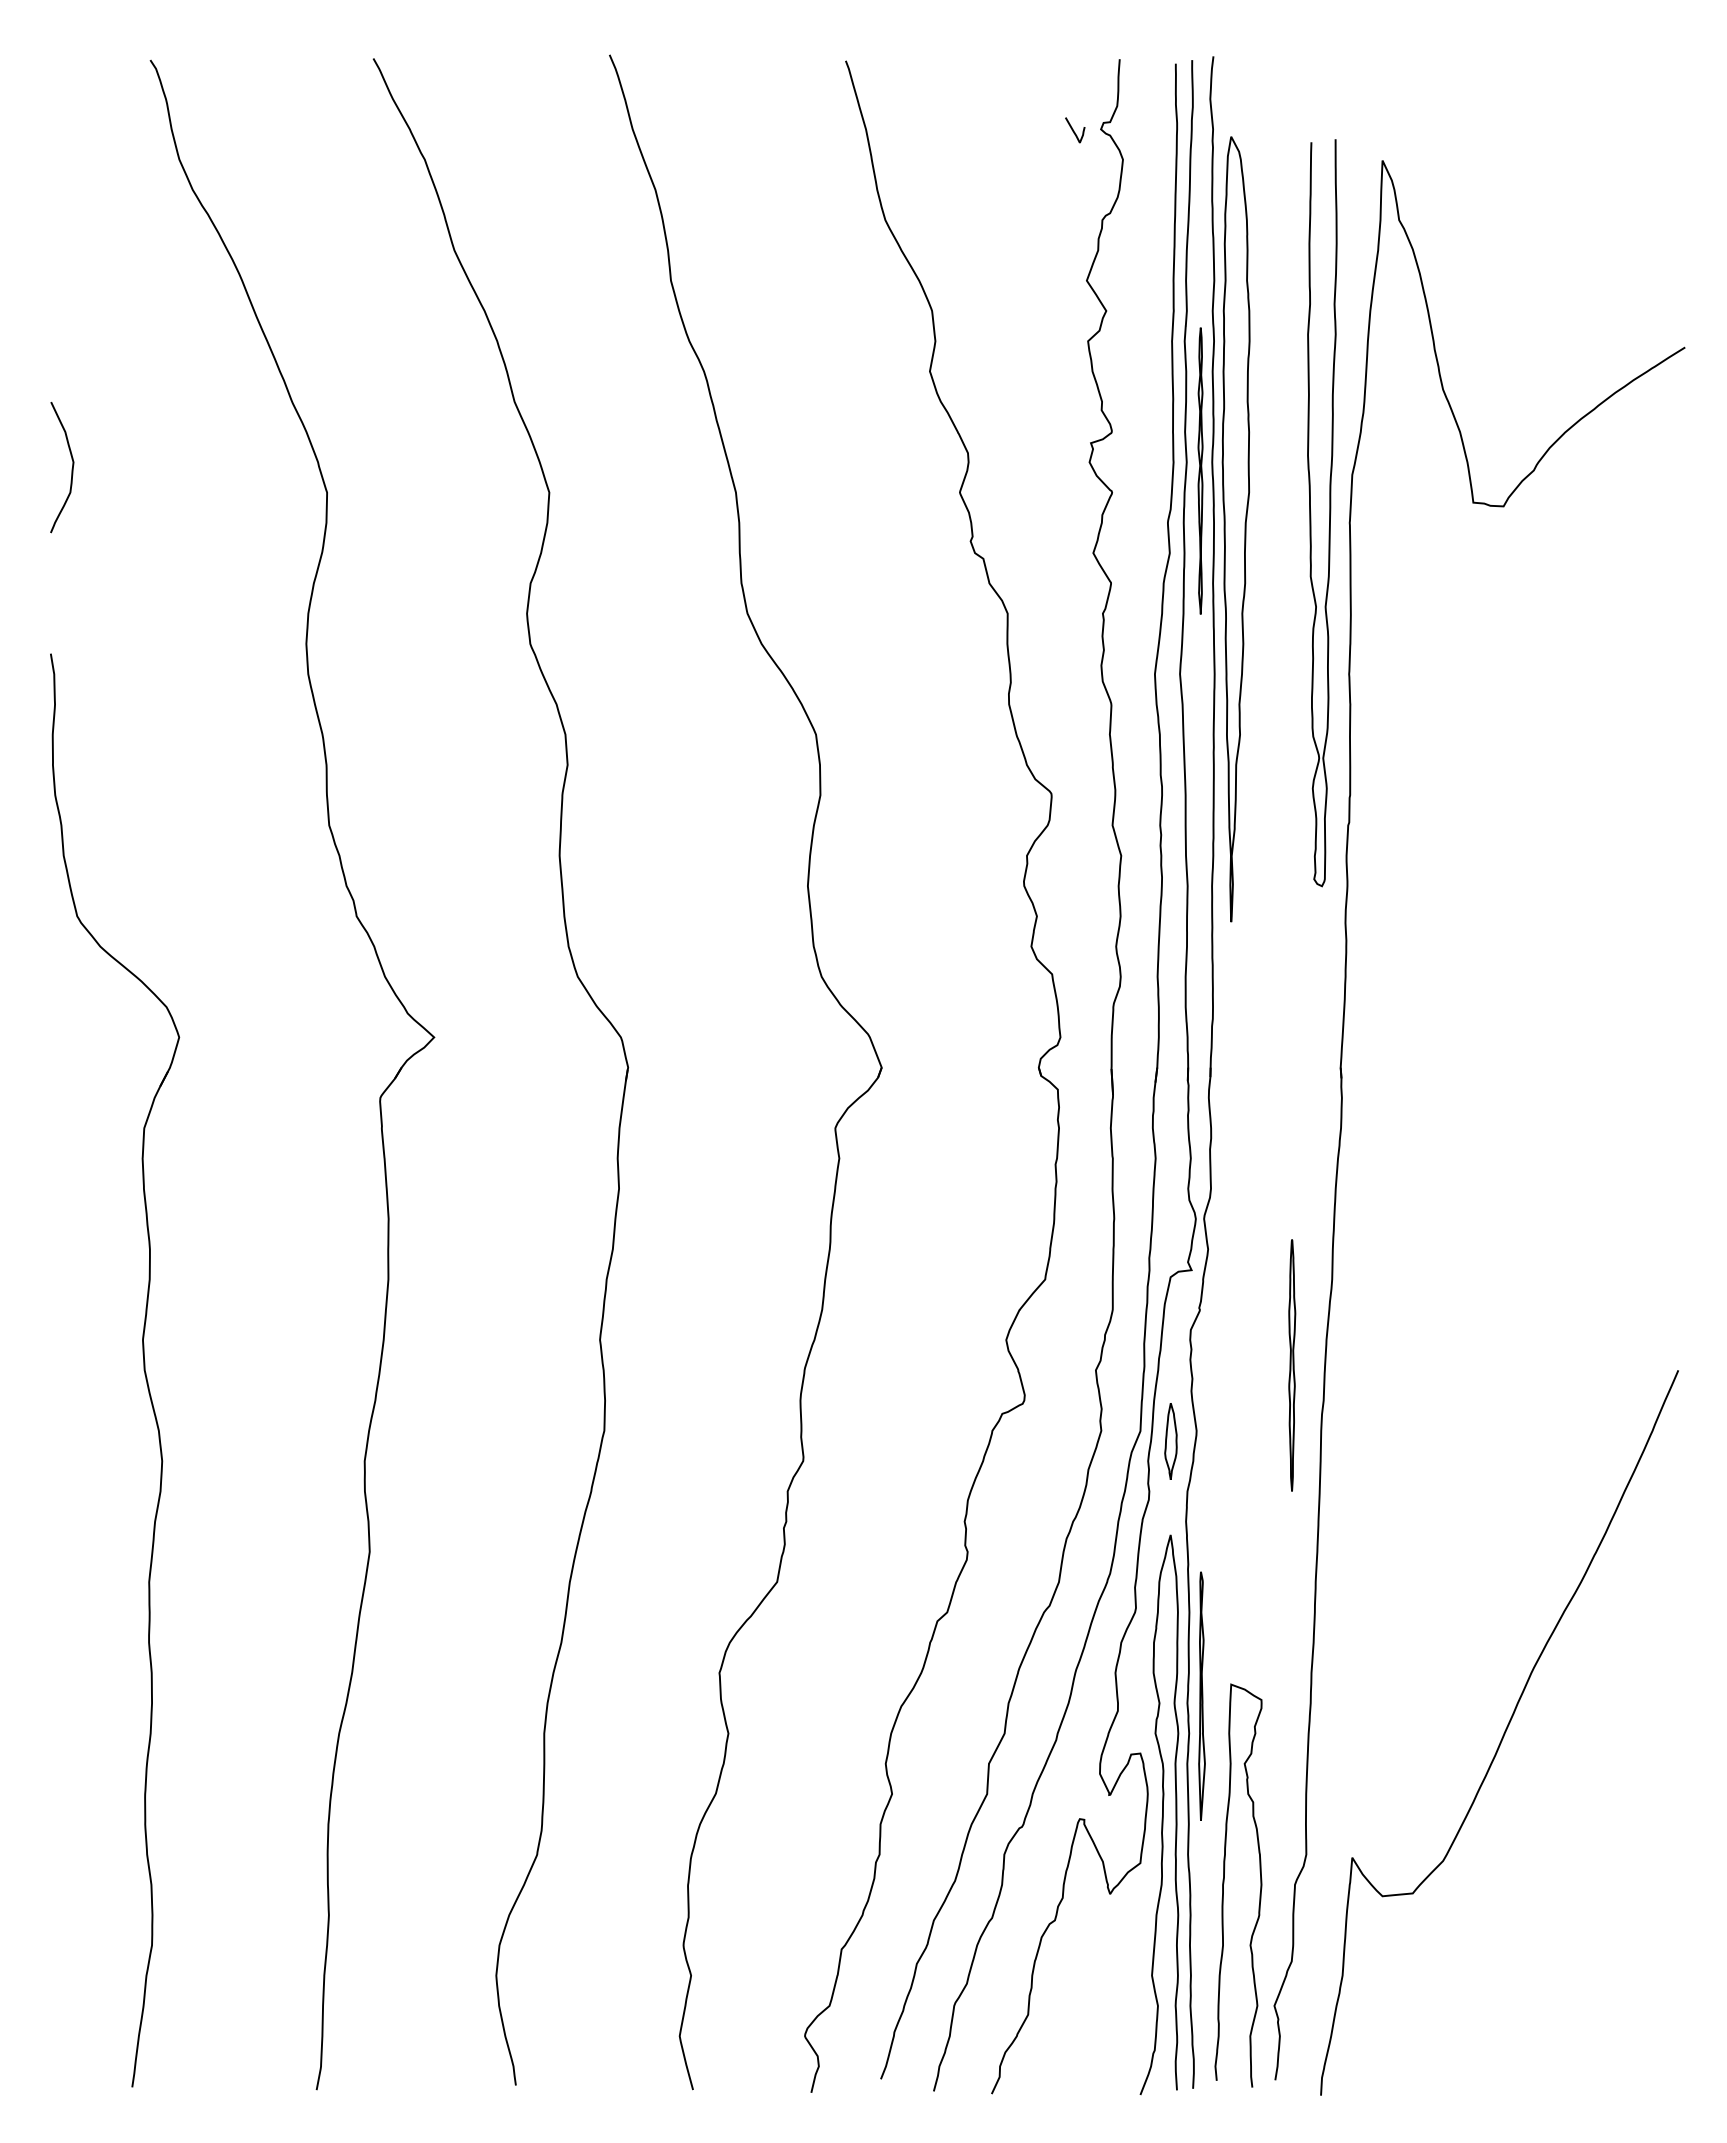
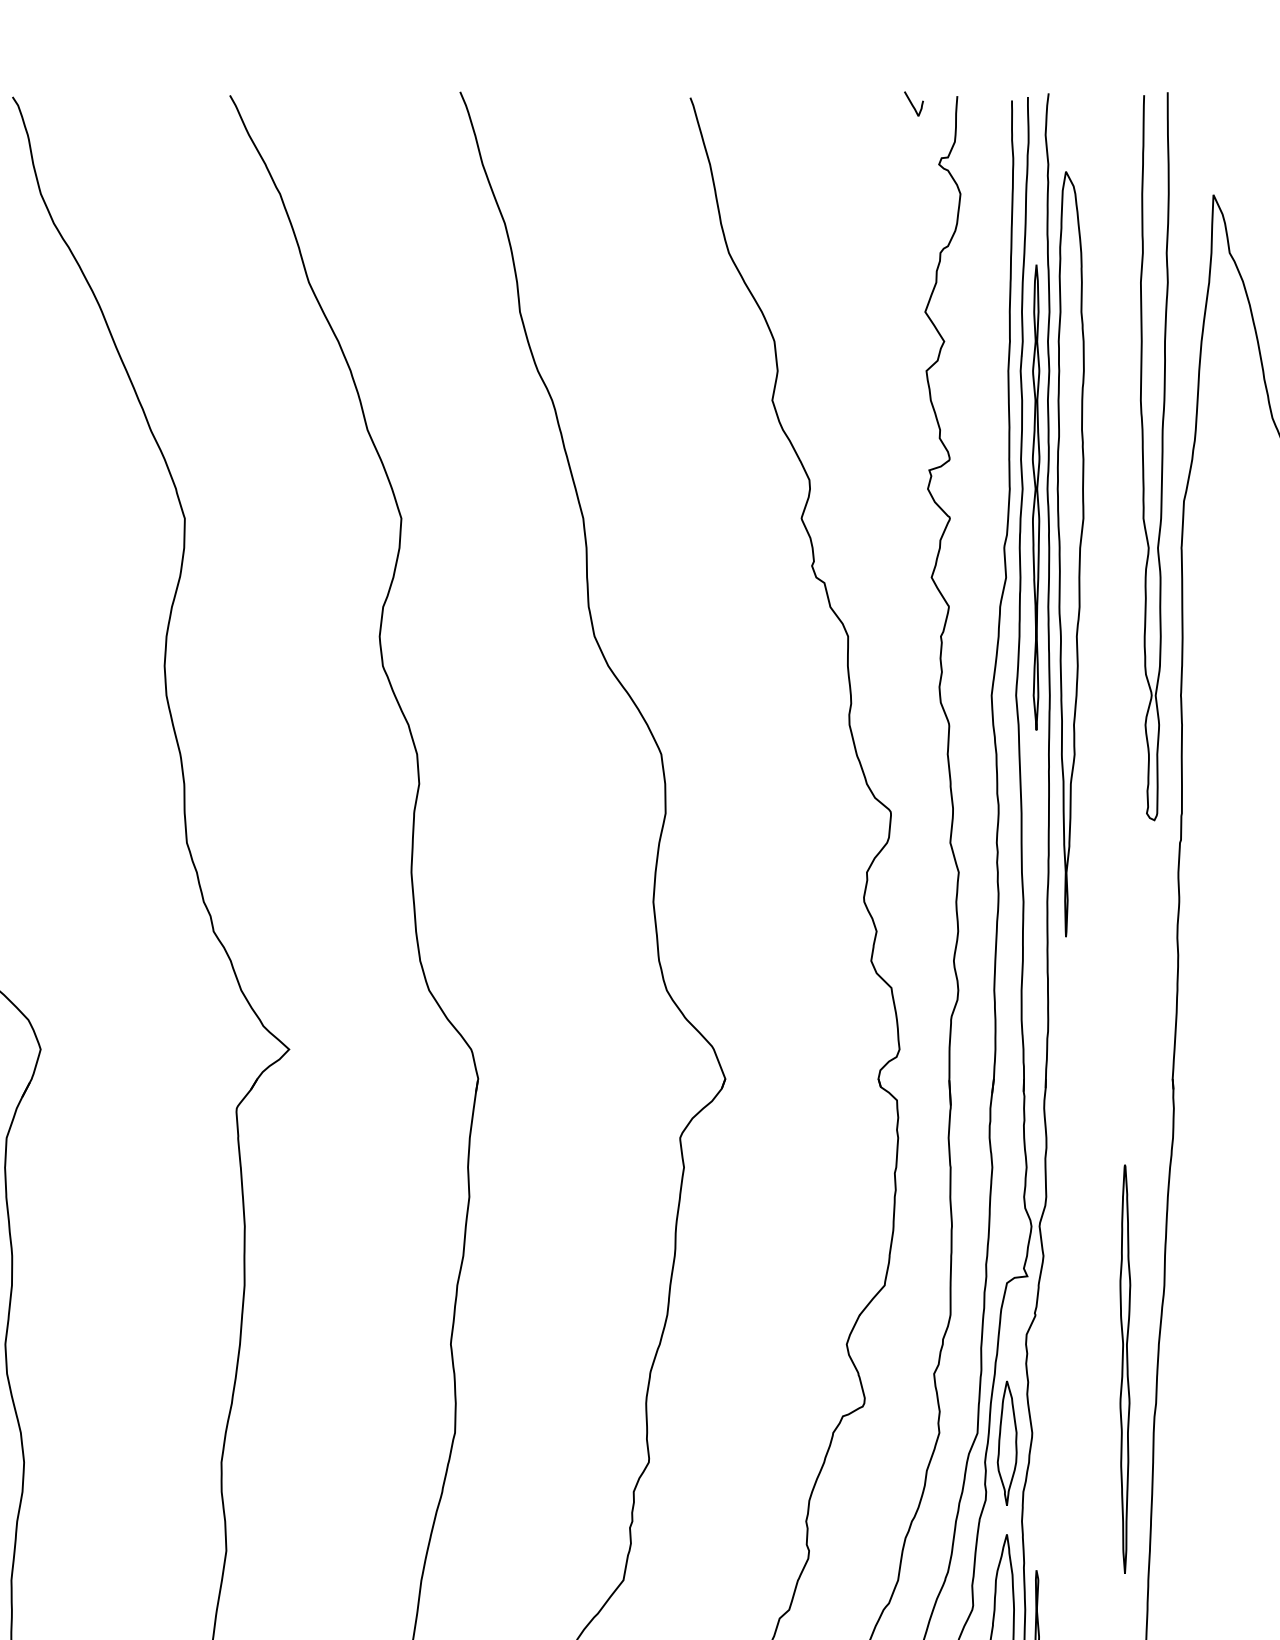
curve: (1074, 130) -> (913, 104), moved
part: (1200, 470) -> (1036, 496), size x1.67
curve: (1329, 513) -> (1161, 457), moved
part: (1292, 1365) -> (1125, 1369), size x1.67
part: (1170, 1441) -> (1006, 1443), size x1.67

